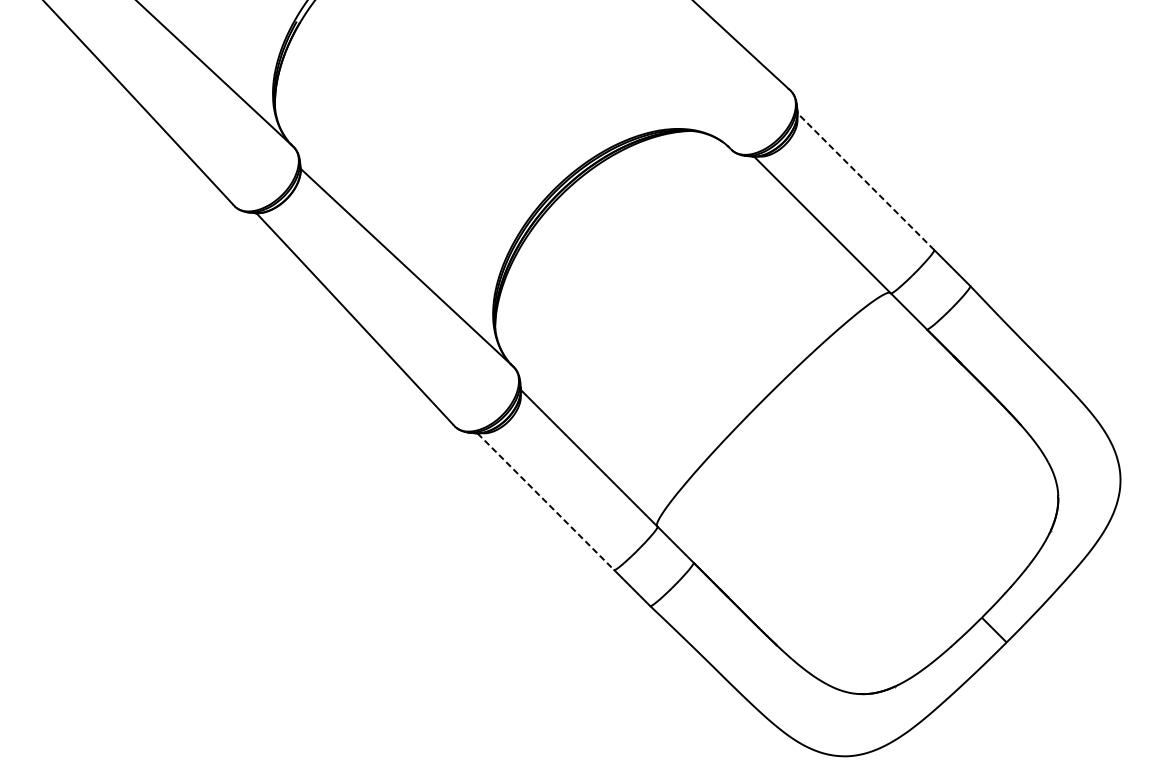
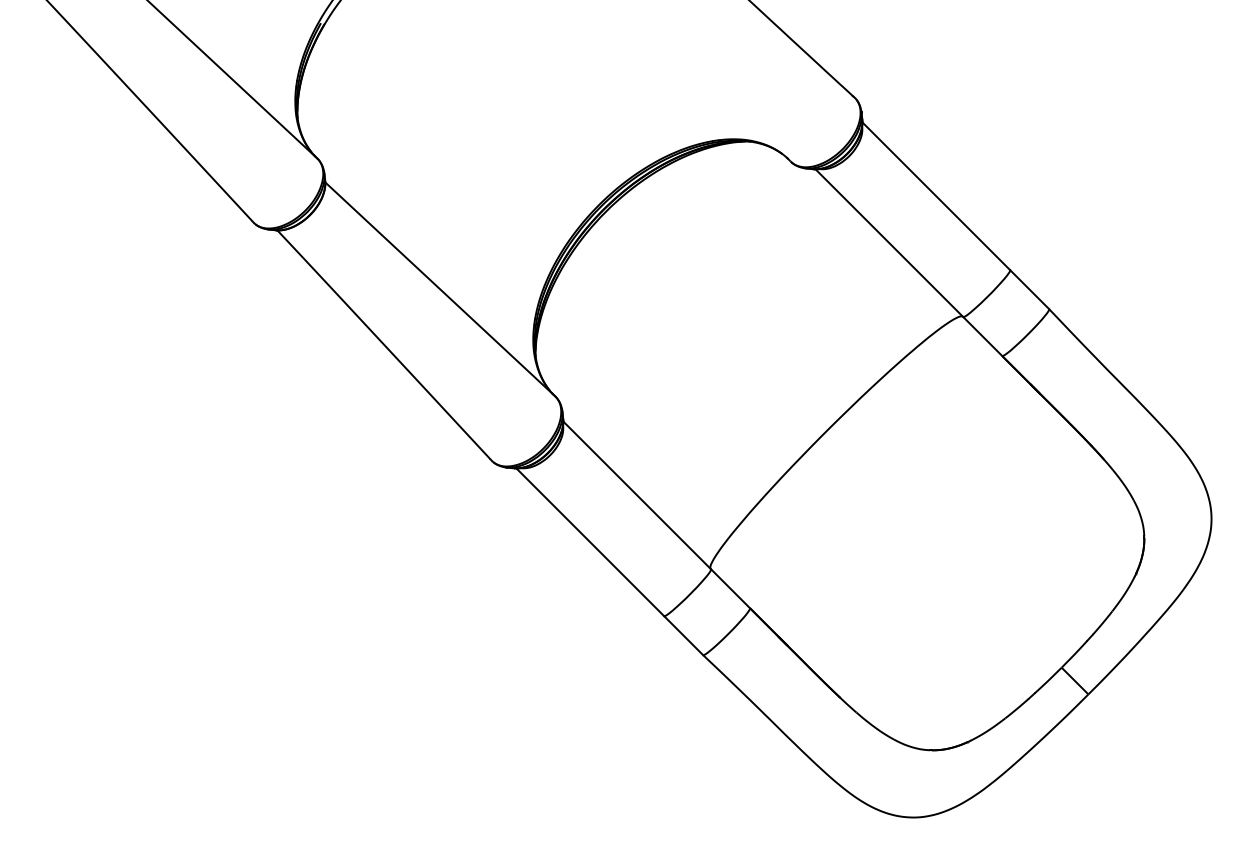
line: (866, 181) -> (936, 196), dashed -> solid
line: (546, 501) -> (590, 542), dashed -> solid

